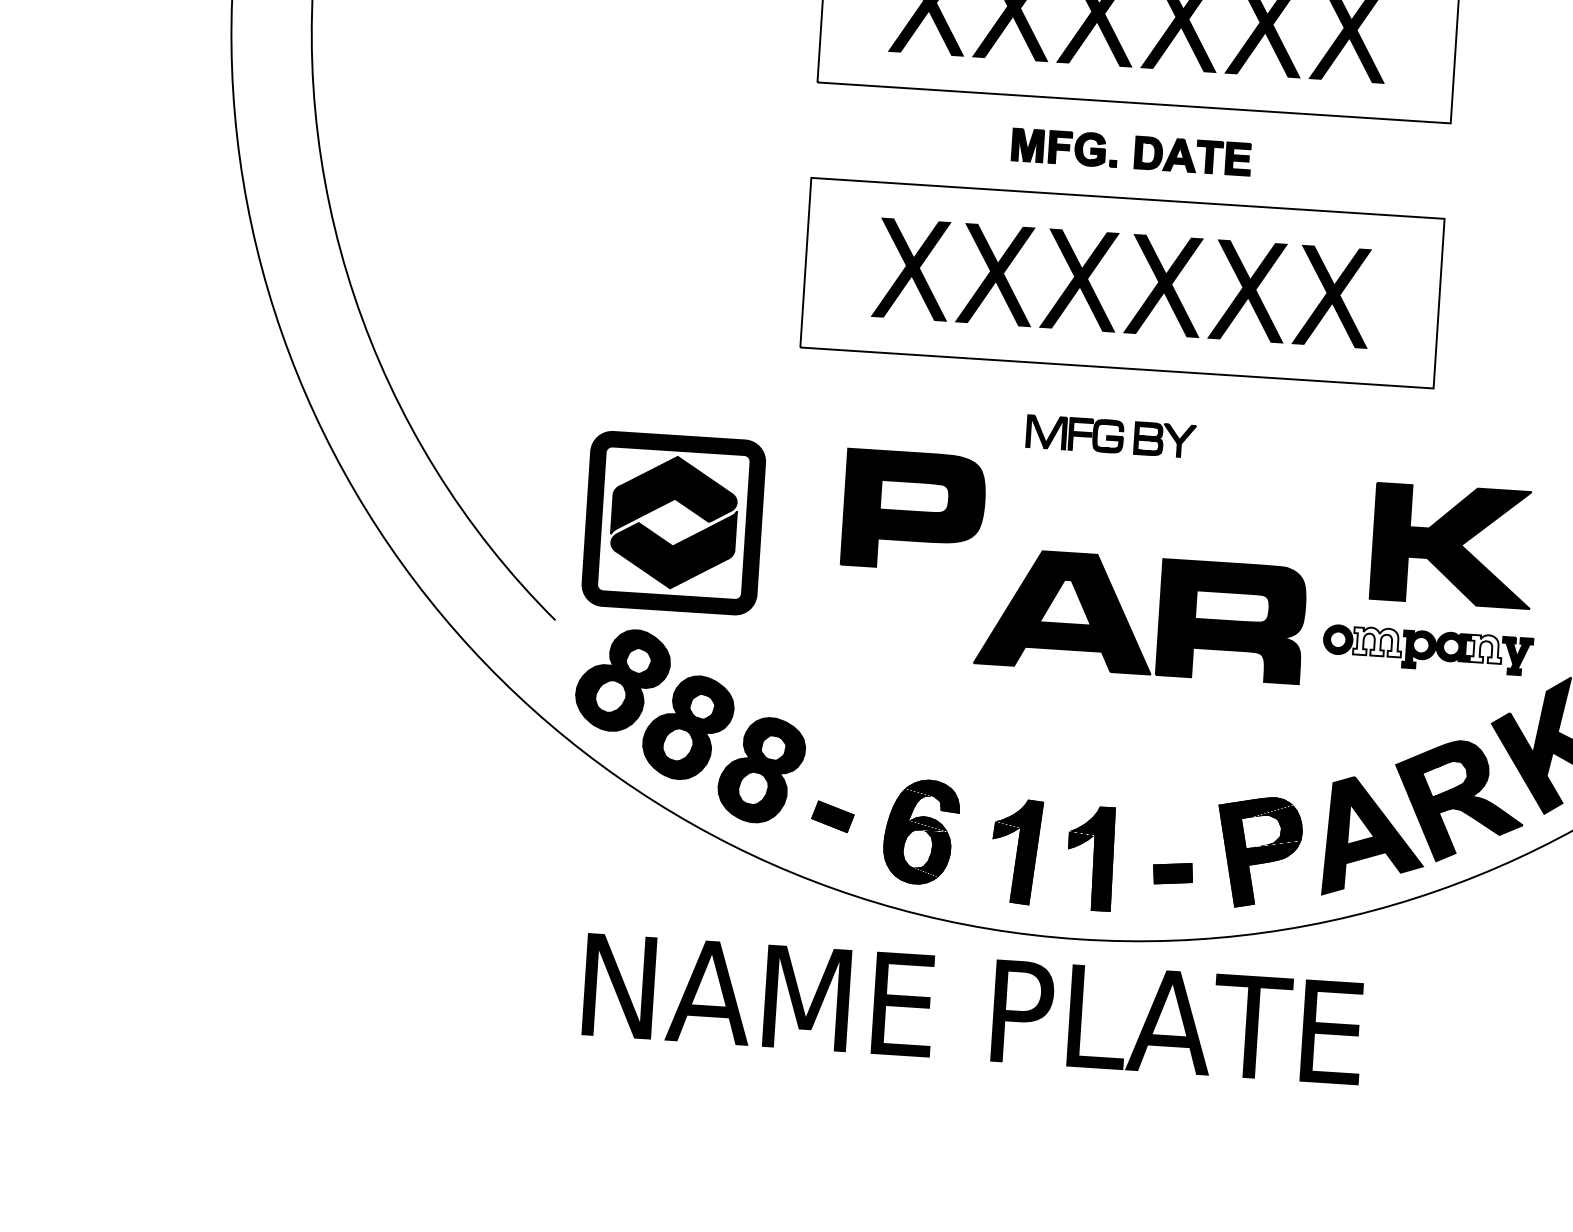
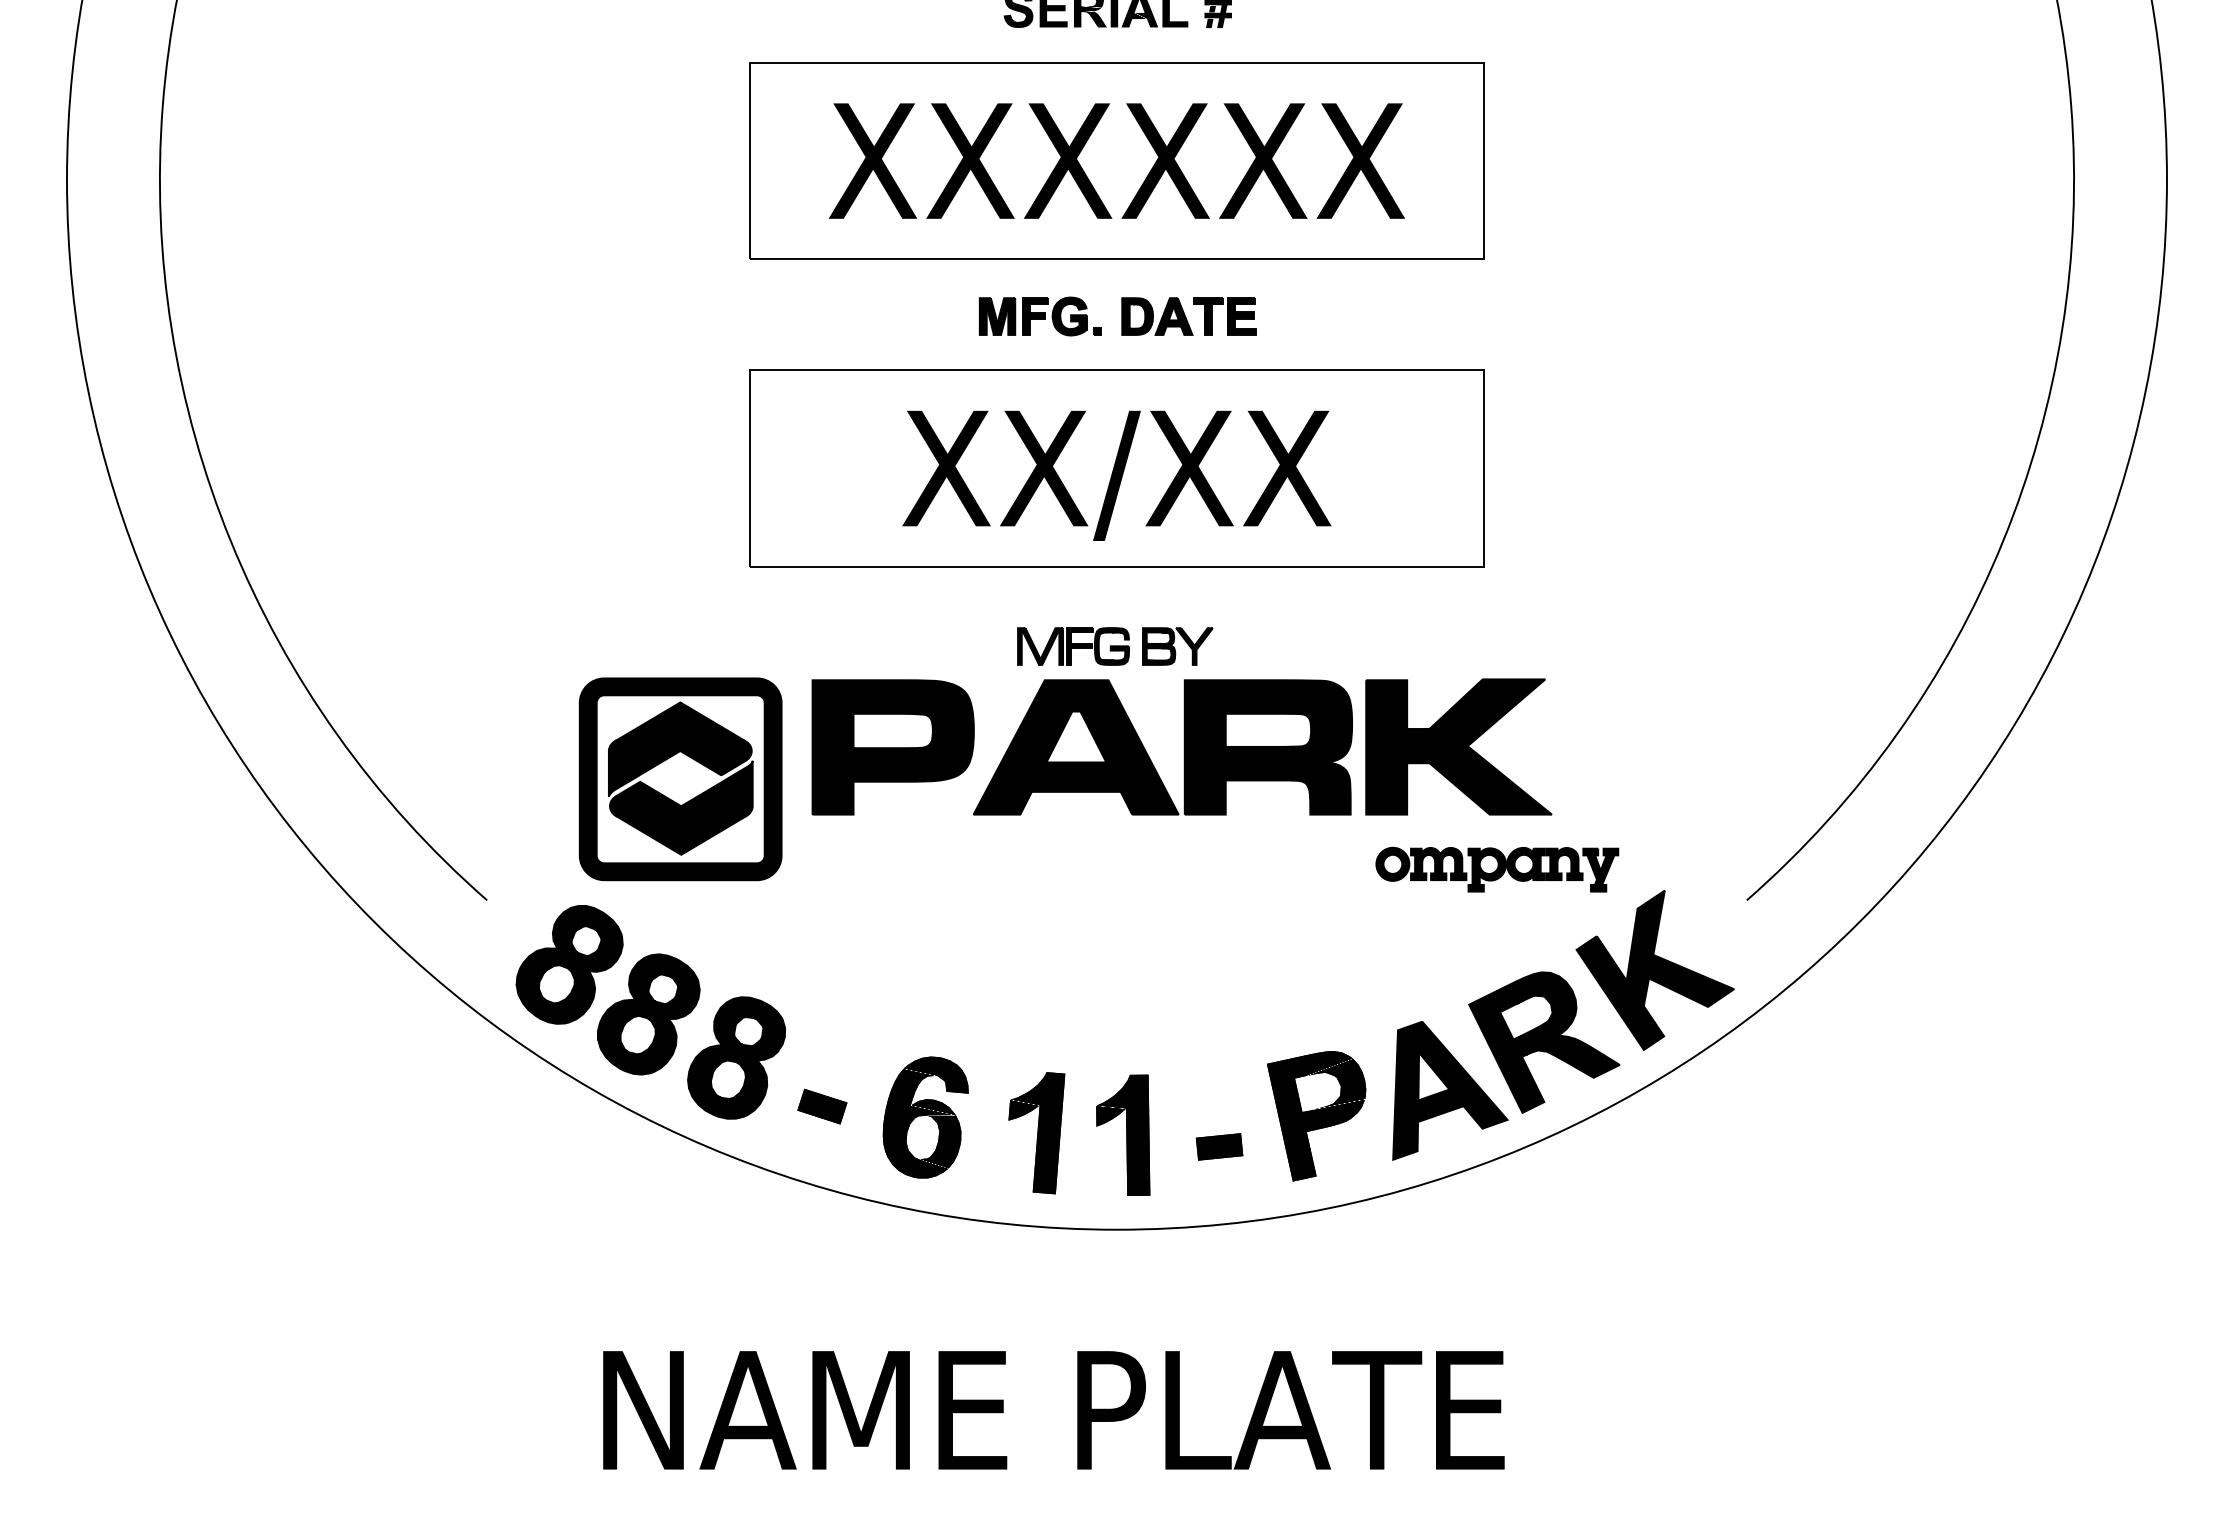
text: (1121, 289) -> (1116, 475), XXXXXX -> XX/XX
part: (673, 523) -> (680, 779), moved
part: (1453, 545) -> (1458, 746), moved
part: (1127, 621) -> (1148, 754), moved
fill: (1377, 641) -> (1438, 863), added
fill: (1486, 648) -> (1564, 863), added
text: (972, 1009) -> (1053, 1410), moved

